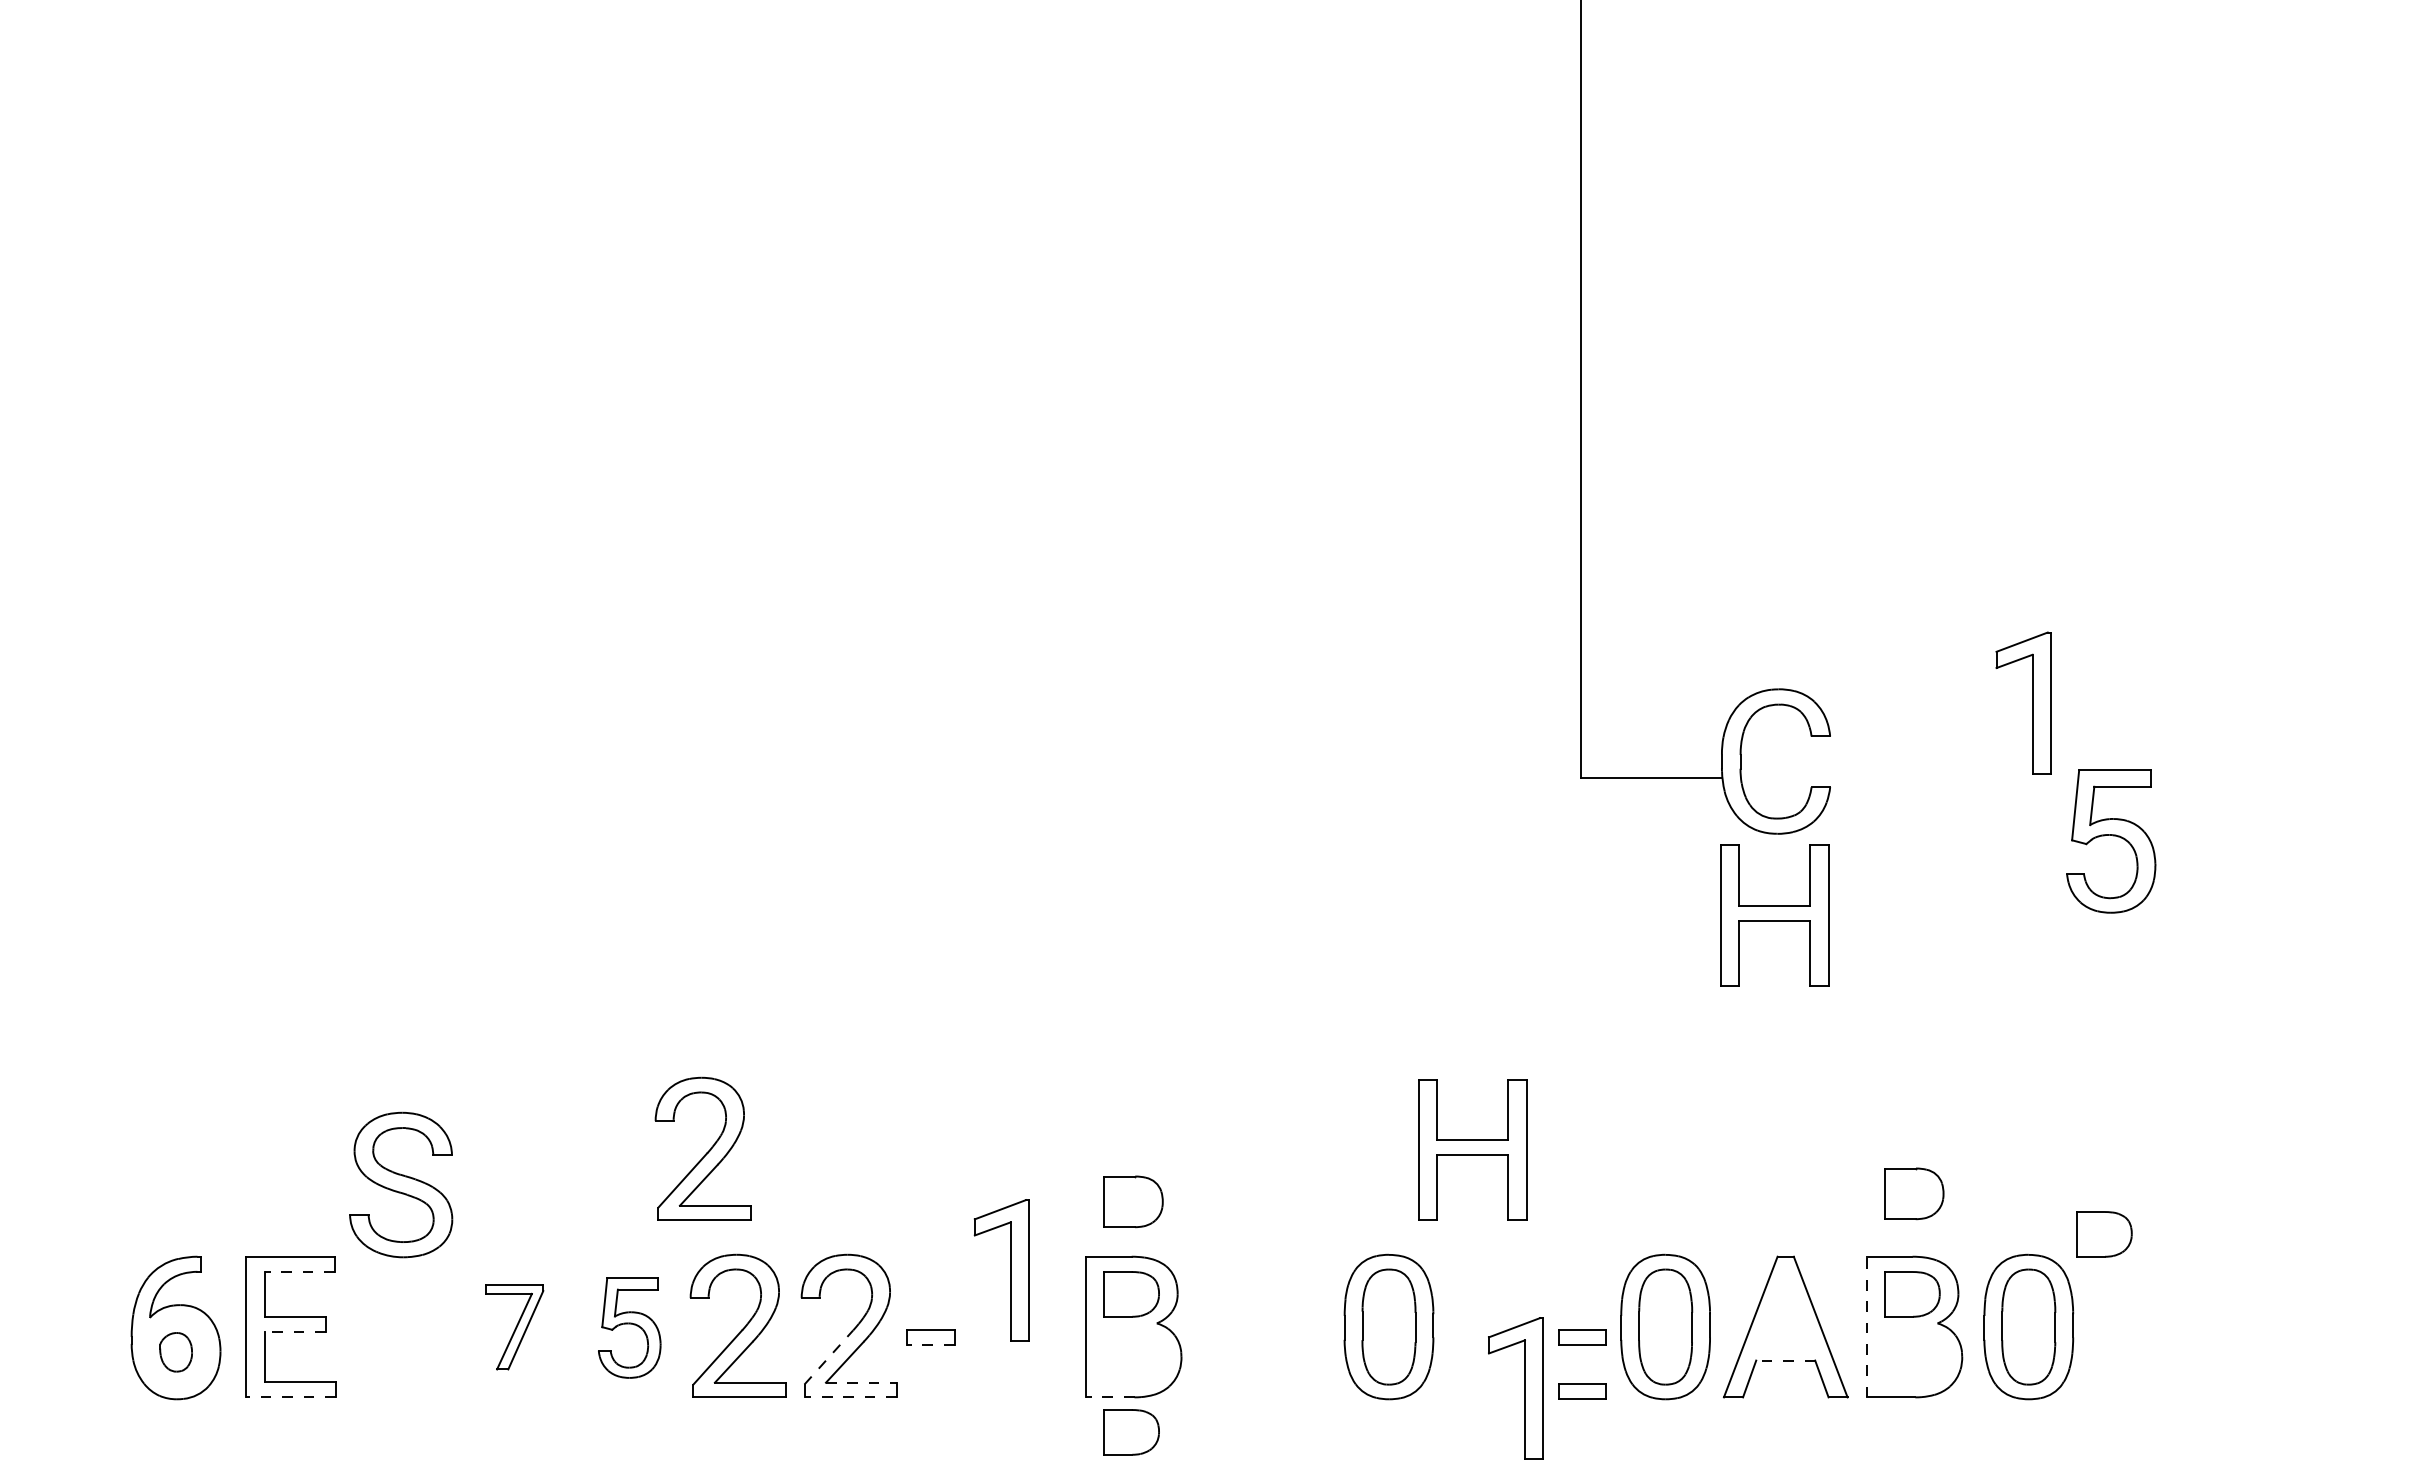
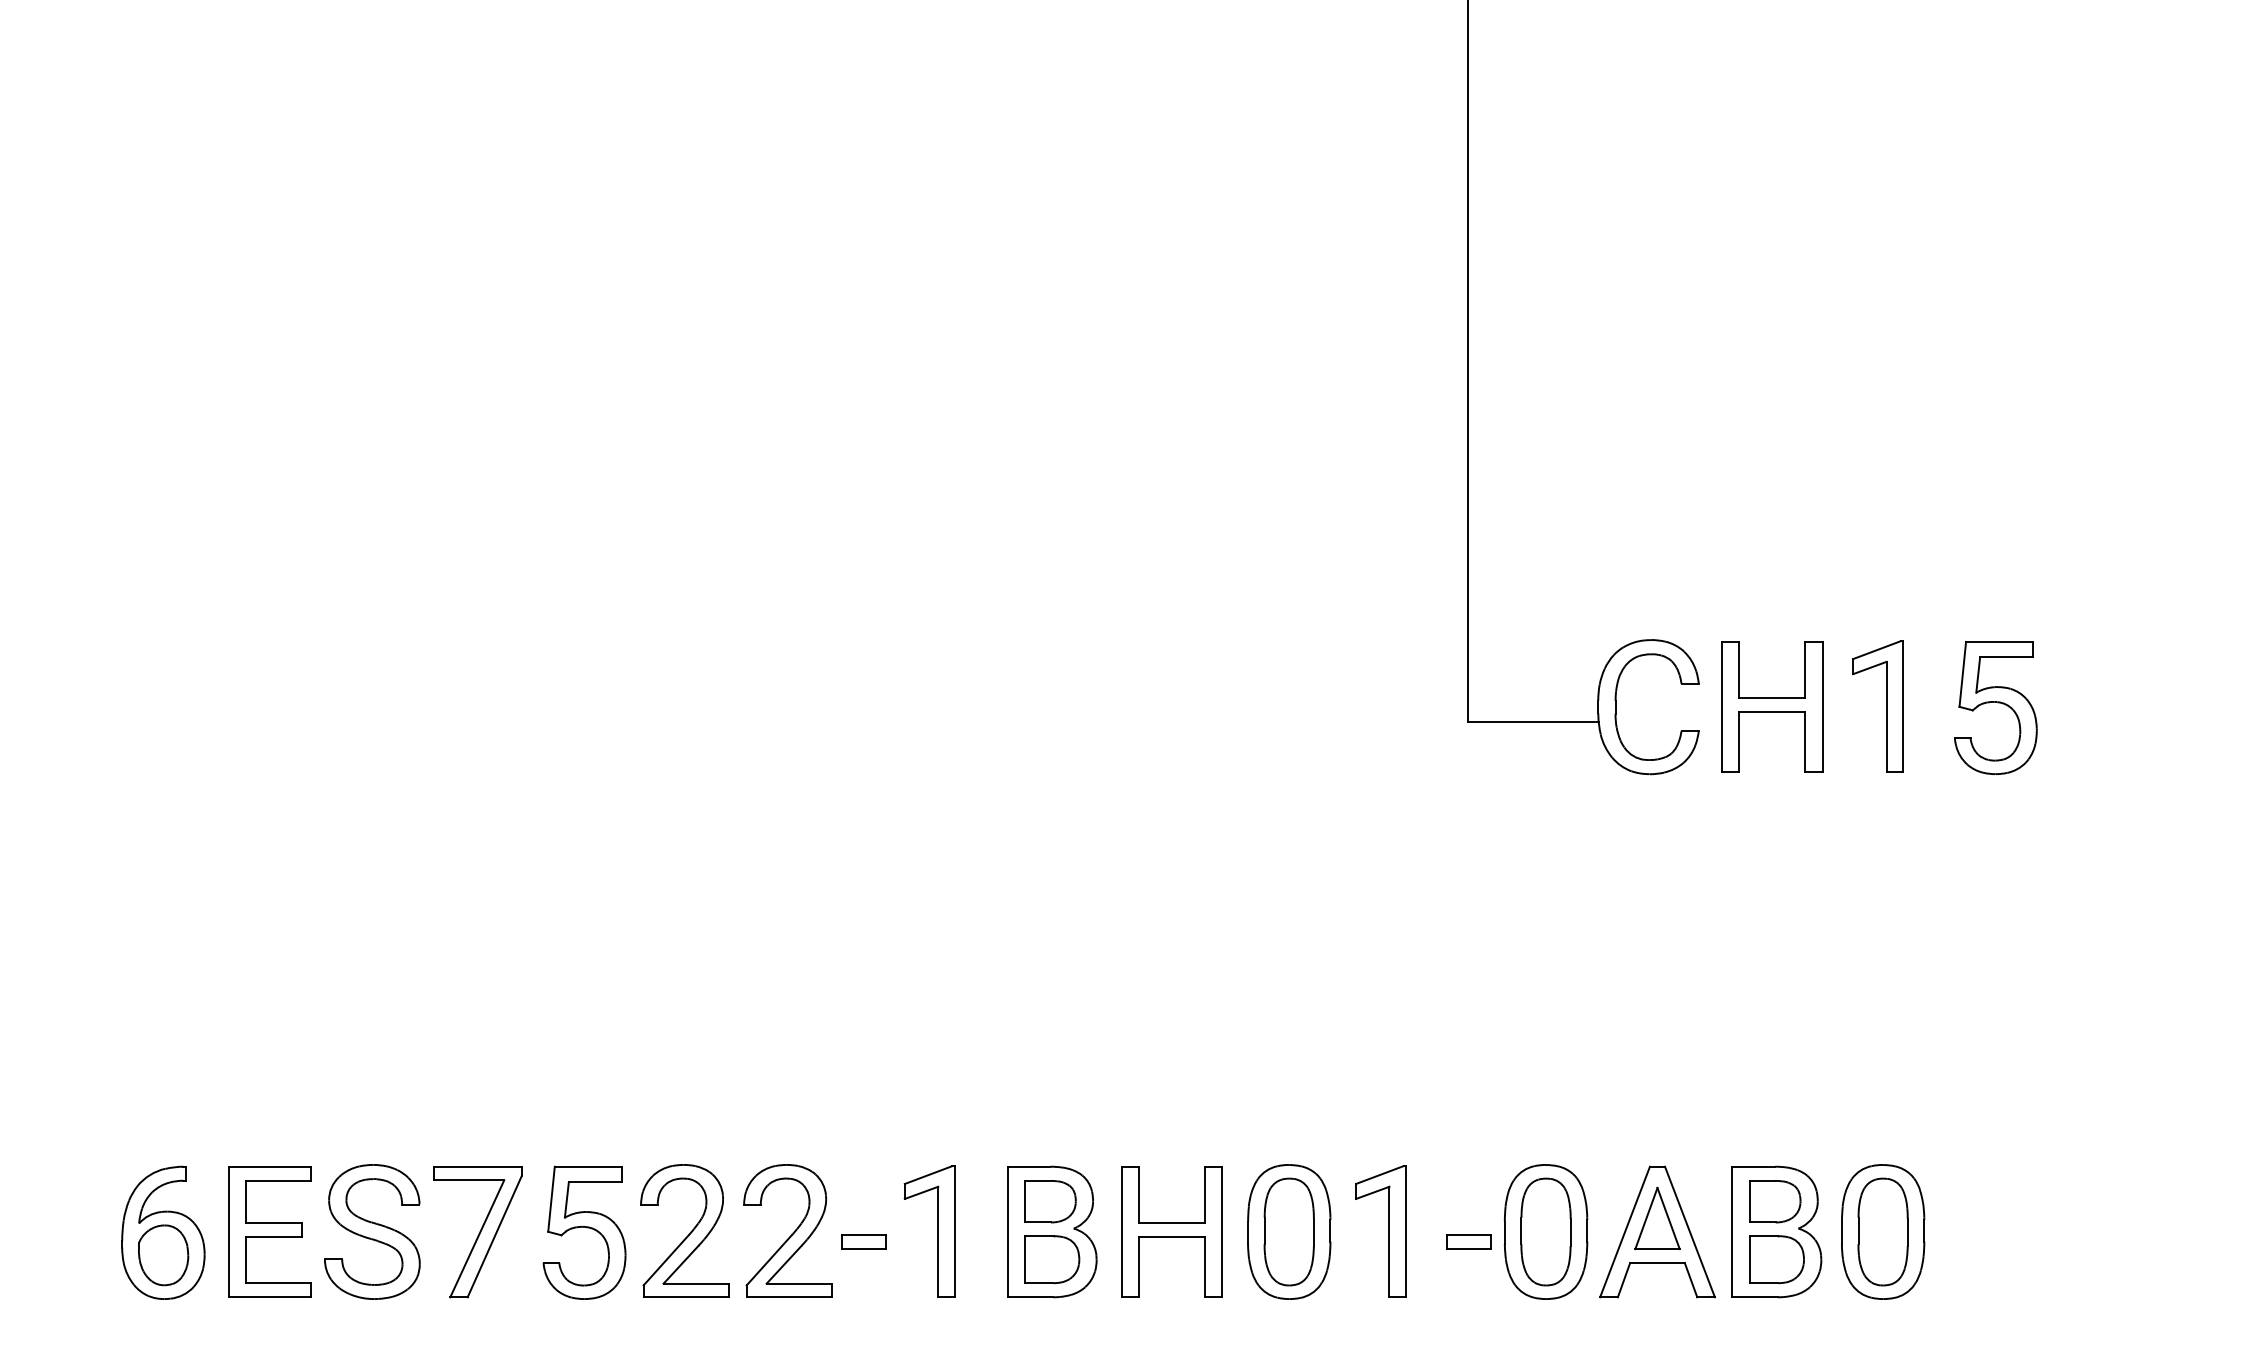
part: (2032, 702) -> (1886, 706), moved
part: (2111, 841) -> (1996, 707), moved
part: (1774, 915) -> (1772, 707), moved
part: (702, 1148) -> (652, 1066), removed
part: (1472, 1149) -> (1171, 1231), moved
part: (401, 1184) -> (372, 1231), moved
part: (1914, 1193) -> (1777, 1259), moved
part: (1133, 1201) -> (1052, 1259), moved
part: (2104, 1234) -> (1953, 1146), removed
part: (1010, 1270) -> (937, 1231), moved
line: (299, 1272) -> (277, 1181), dashed -> solid
part: (1785, 1312) -> (1657, 1218), added
line: (1866, 1326) -> (1732, 1231), dashed -> solid
part: (514, 1327) -> (477, 1232), size x1.67
part: (629, 1327) -> (584, 1232), size x1.43
line: (294, 1332) -> (273, 1237), dashed -> solid
line: (930, 1344) -> (863, 1248), dashed -> solid
part: (175, 1352) -> (162, 1255), size x1.67
line: (829, 1357) -> (769, 1260), dashed -> solid
line: (1785, 1360) -> (1657, 1263), dashed -> solid
line: (861, 1382) -> (799, 1283), dashed -> solid
part: (1524, 1388) -> (1389, 1231), moved
part: (1582, 1391) -> (1468, 1291), removed
line: (290, 1397) -> (269, 1297), dashed -> solid
line: (850, 1397) -> (789, 1297), dashed -> solid
line: (1109, 1397) -> (1029, 1297), dashed -> solid
part: (1131, 1432) -> (1050, 1329), removed

